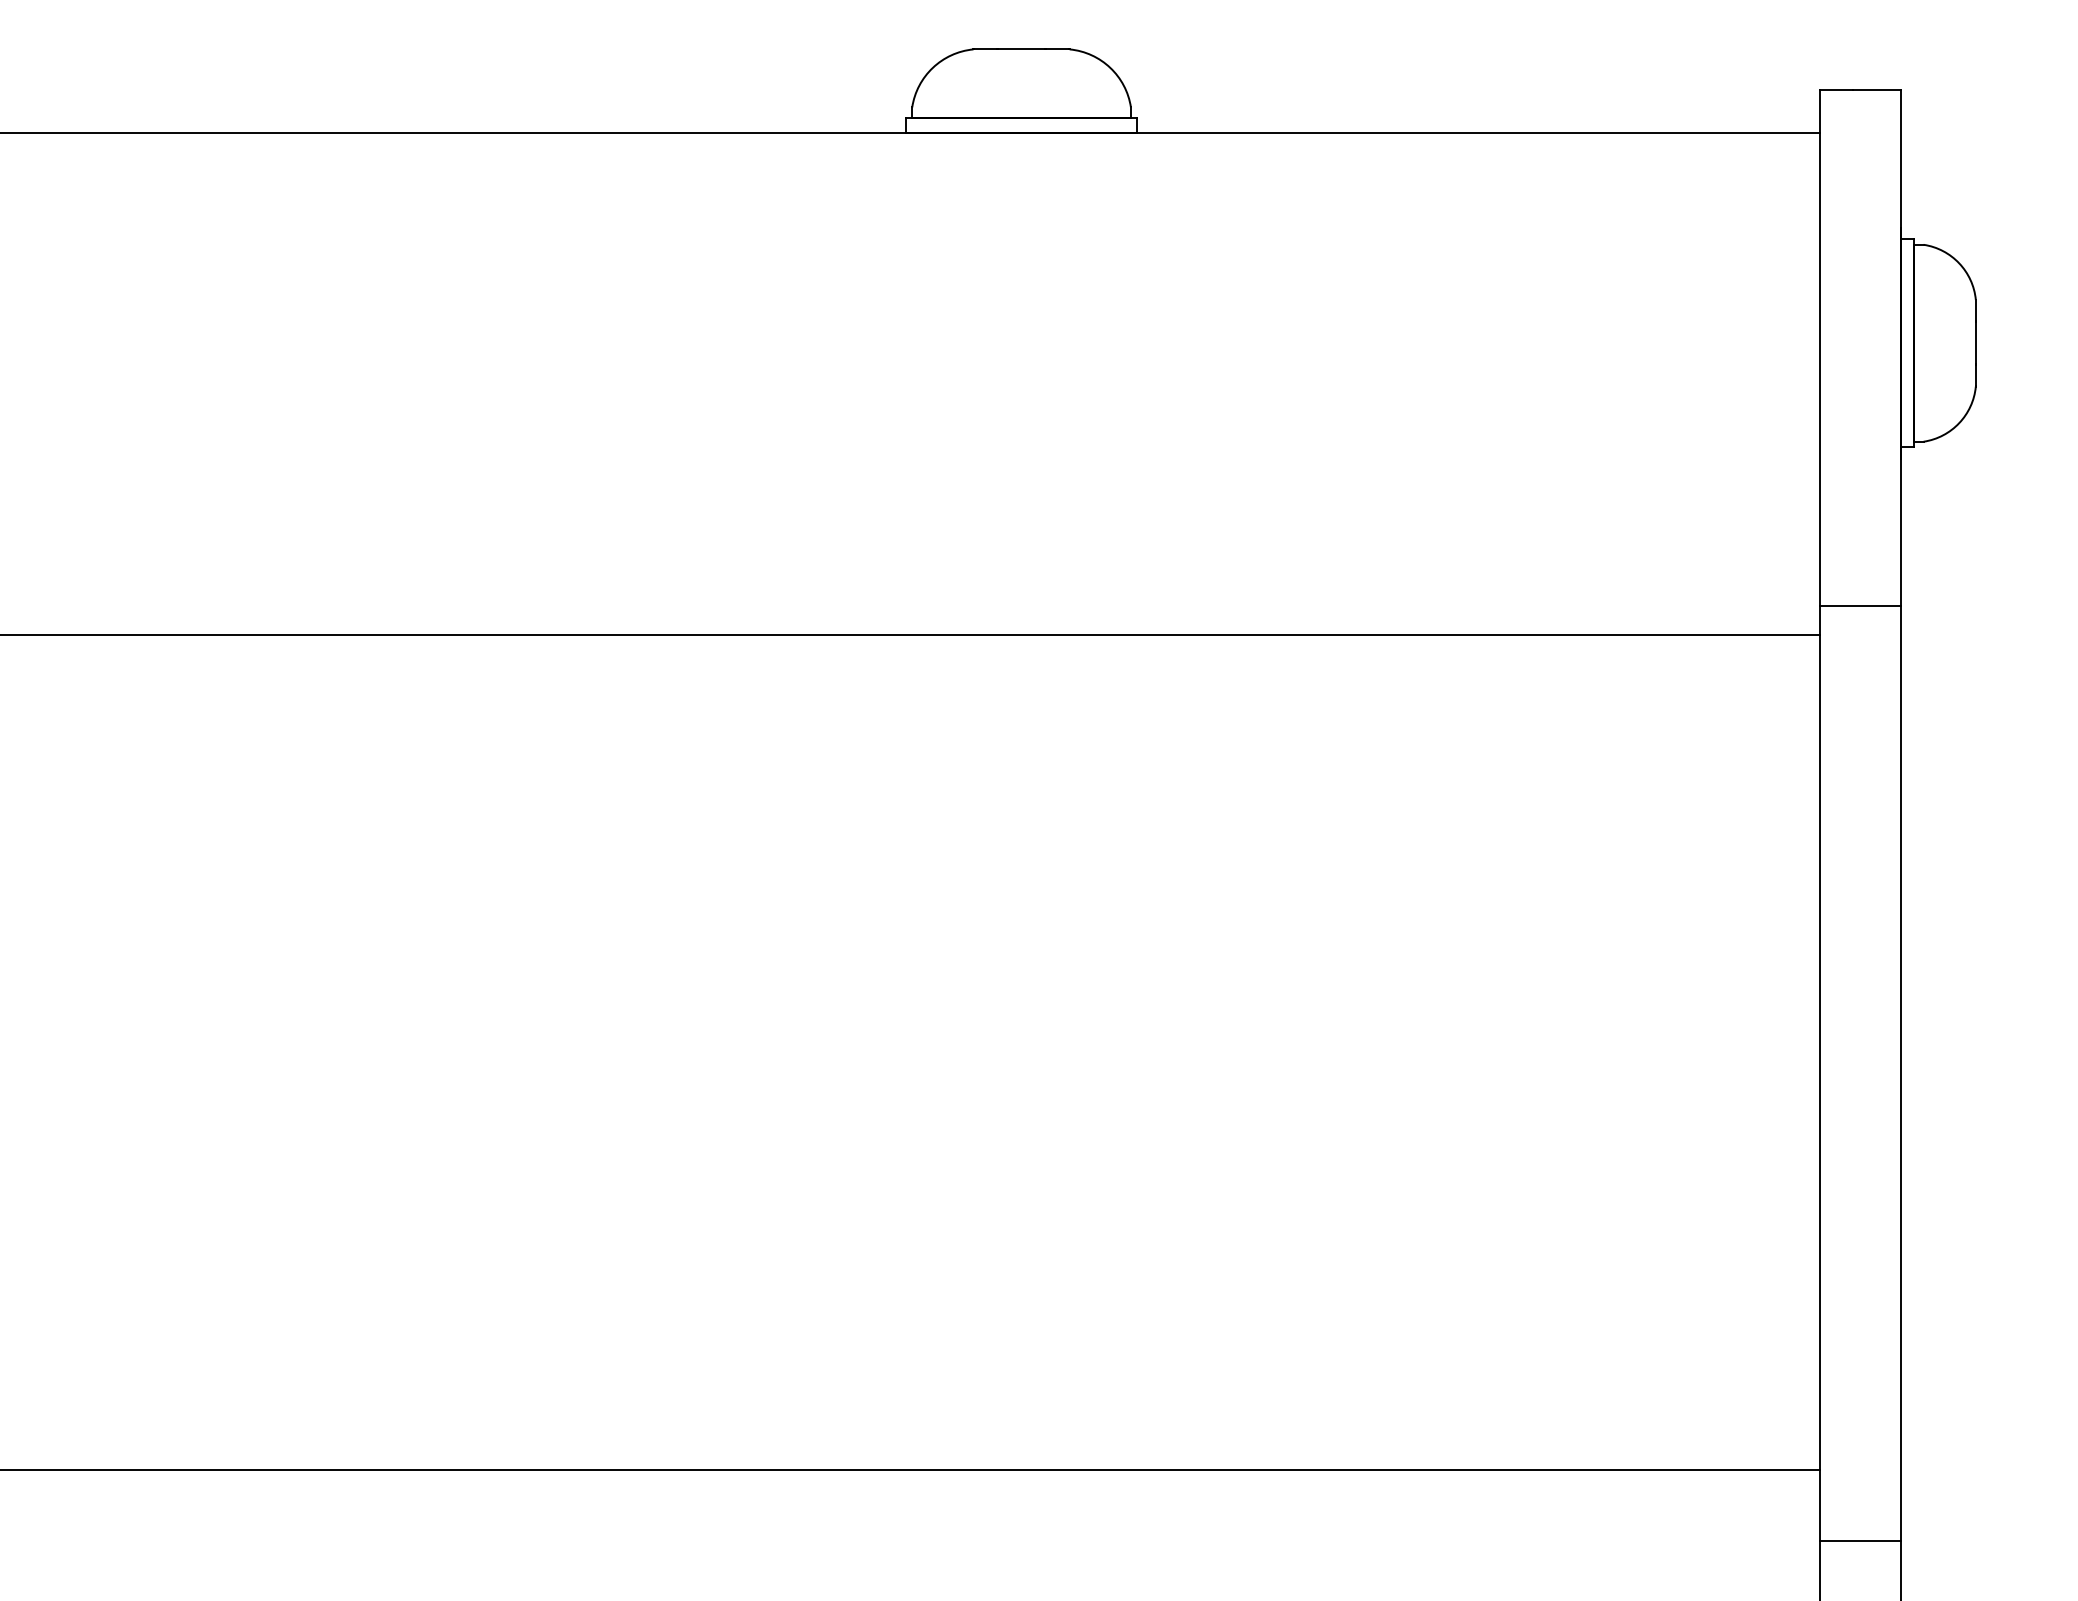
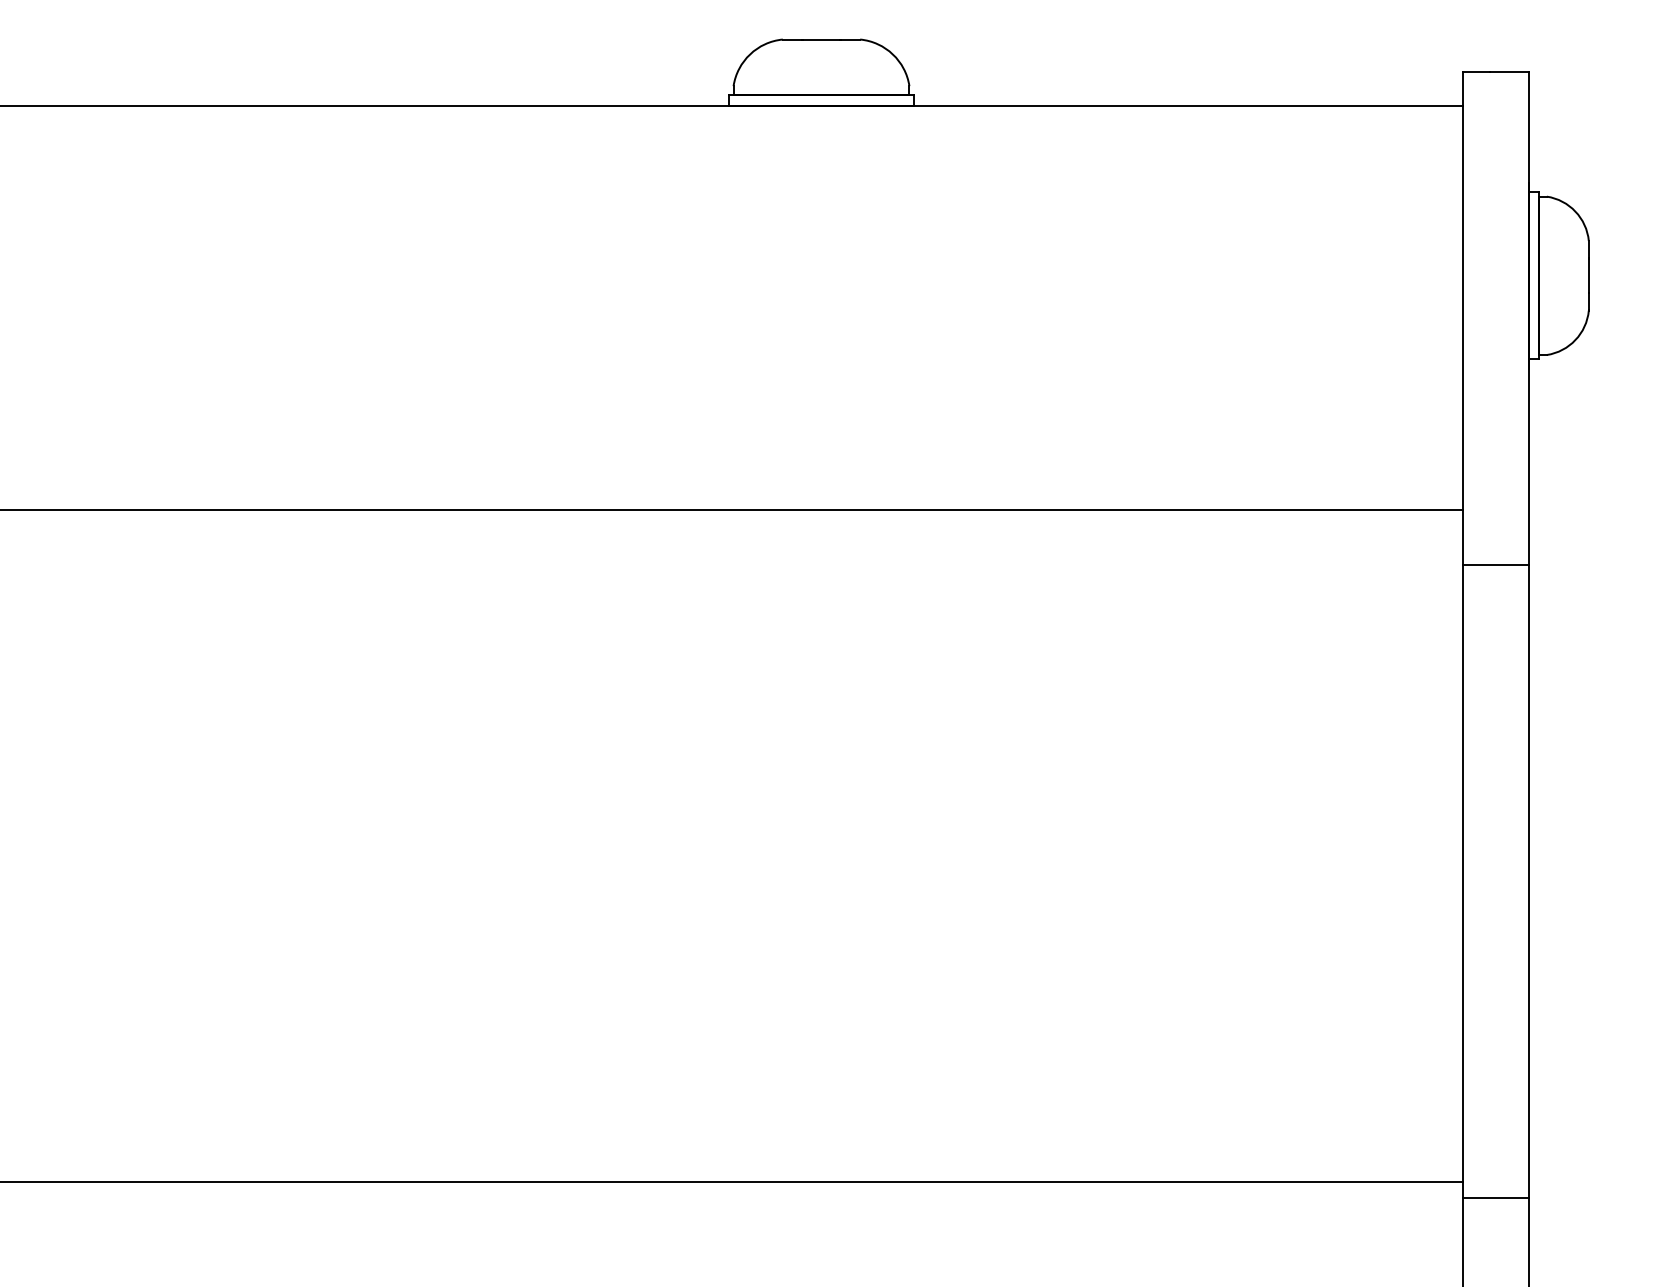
line: (1860, 605) -> (1496, 564), moved
line: (1860, 1541) -> (1496, 1198), moved

